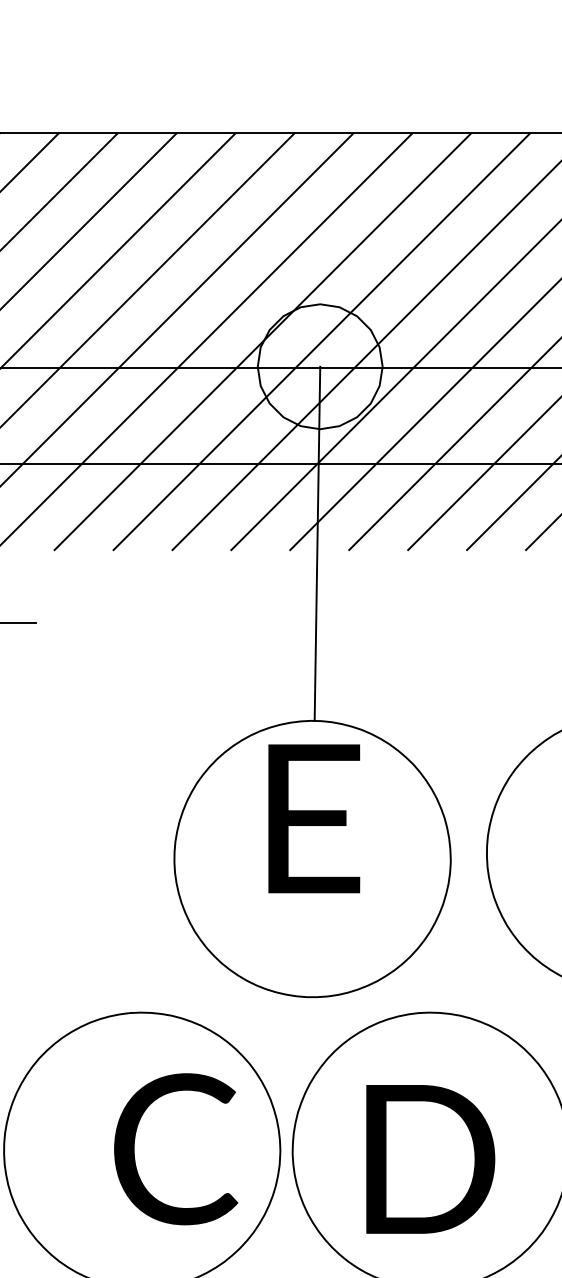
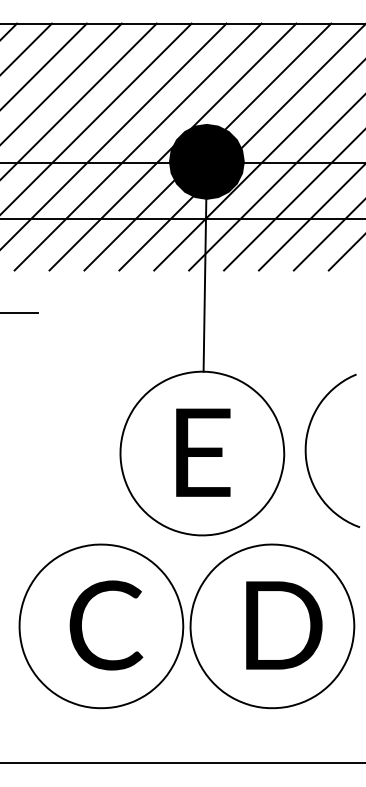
fill: (319, 366) -> (206, 161), added
text: (314, 818) -> (203, 452), moved
text: (176, 1149) -> (106, 625), moved
text: (430, 1159) -> (284, 625), moved

